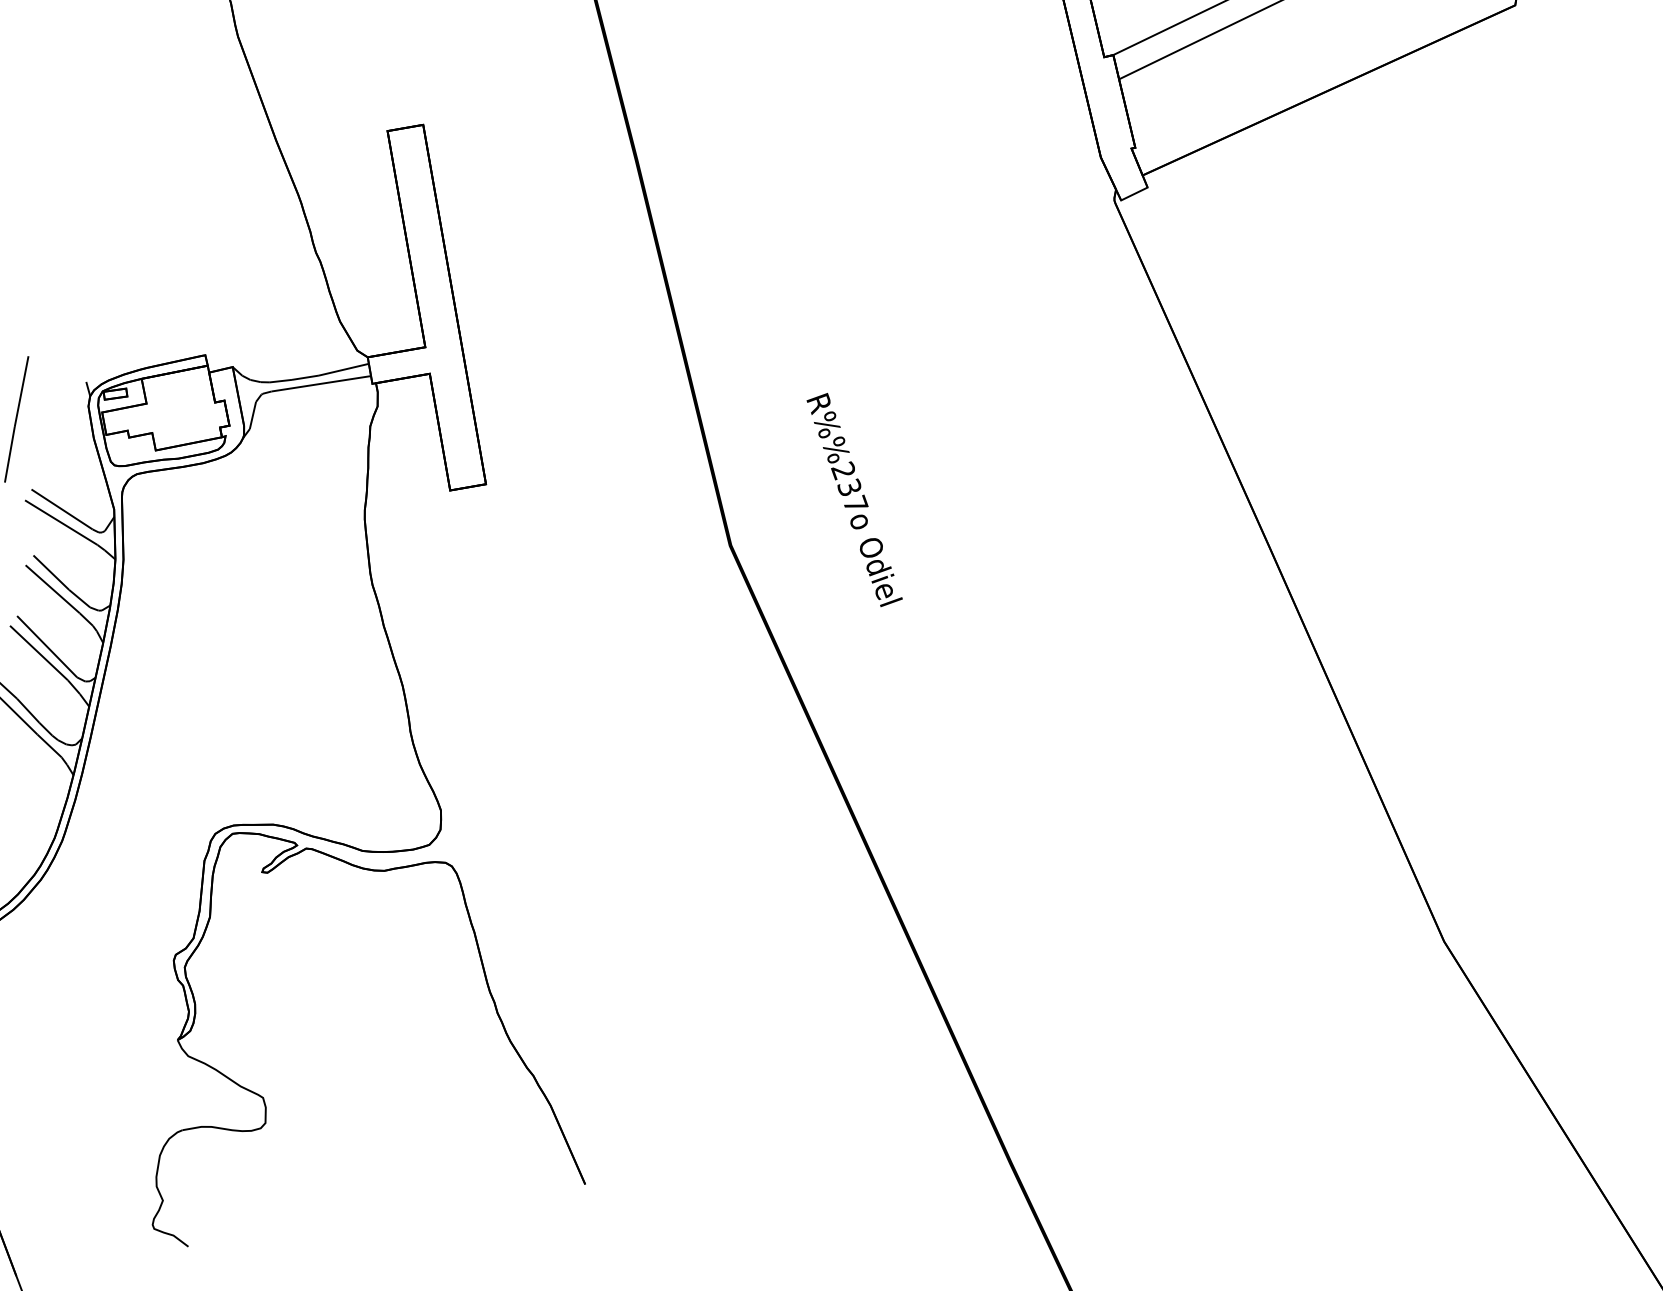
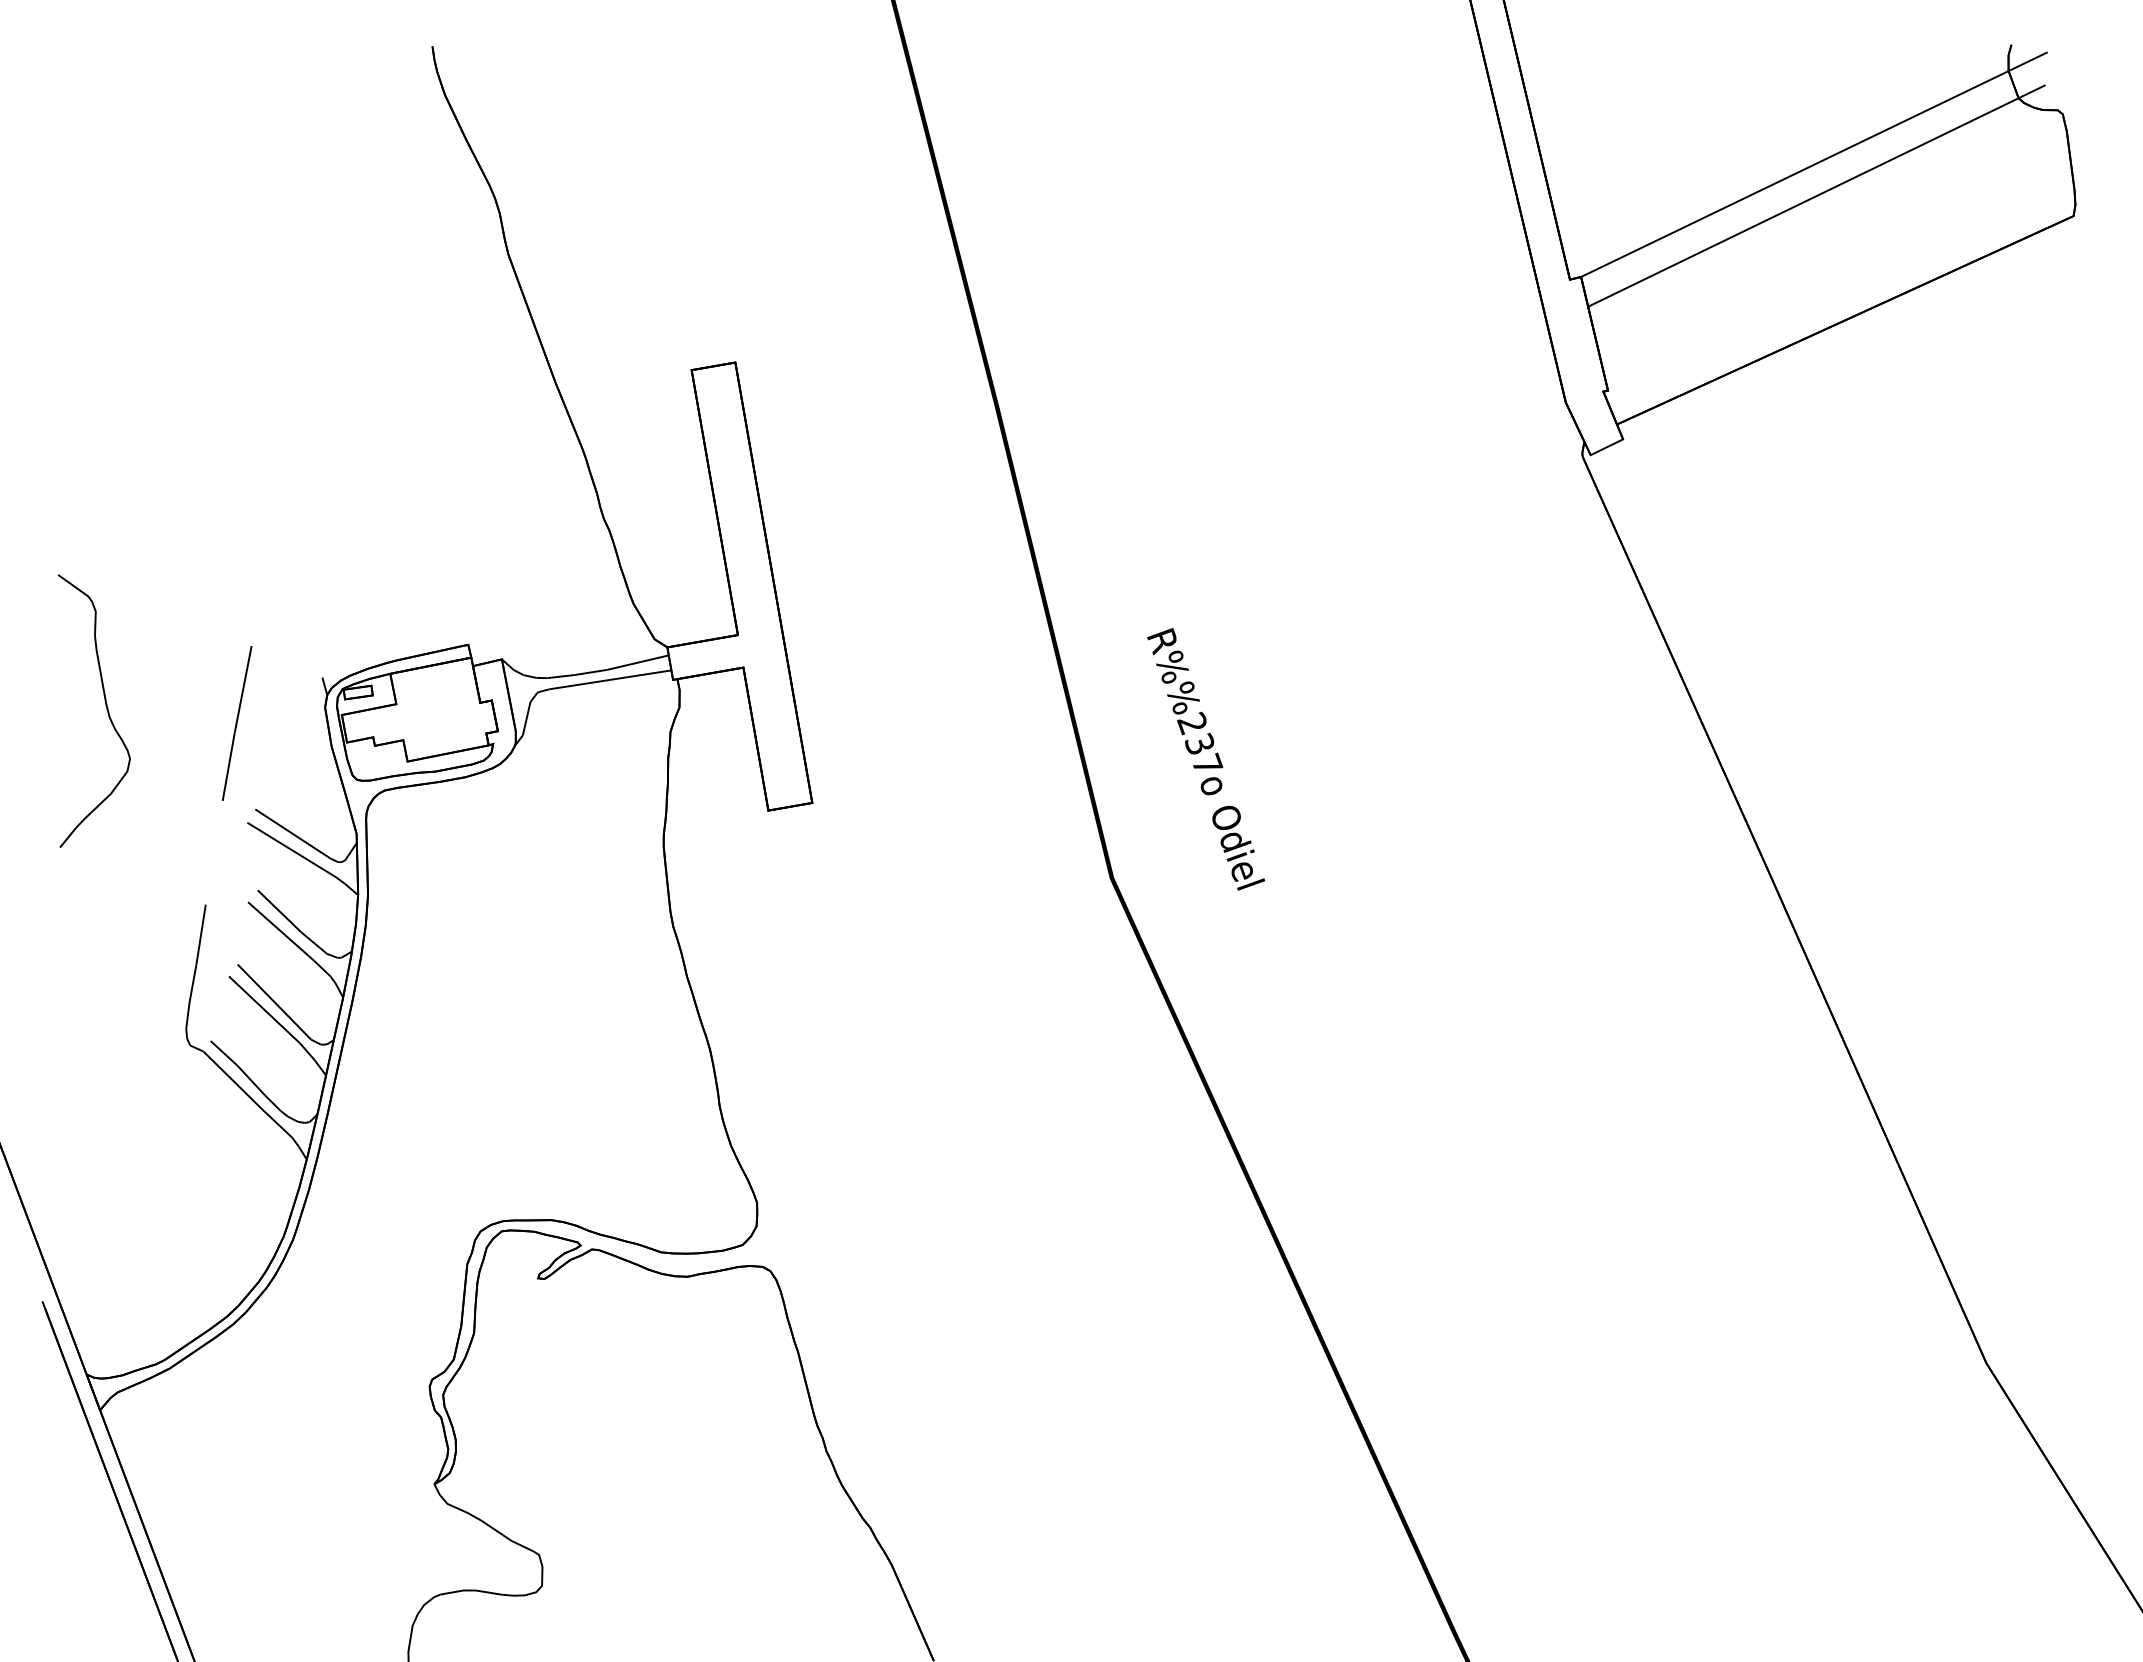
text: (855, 500) -> (1206, 759), moved

